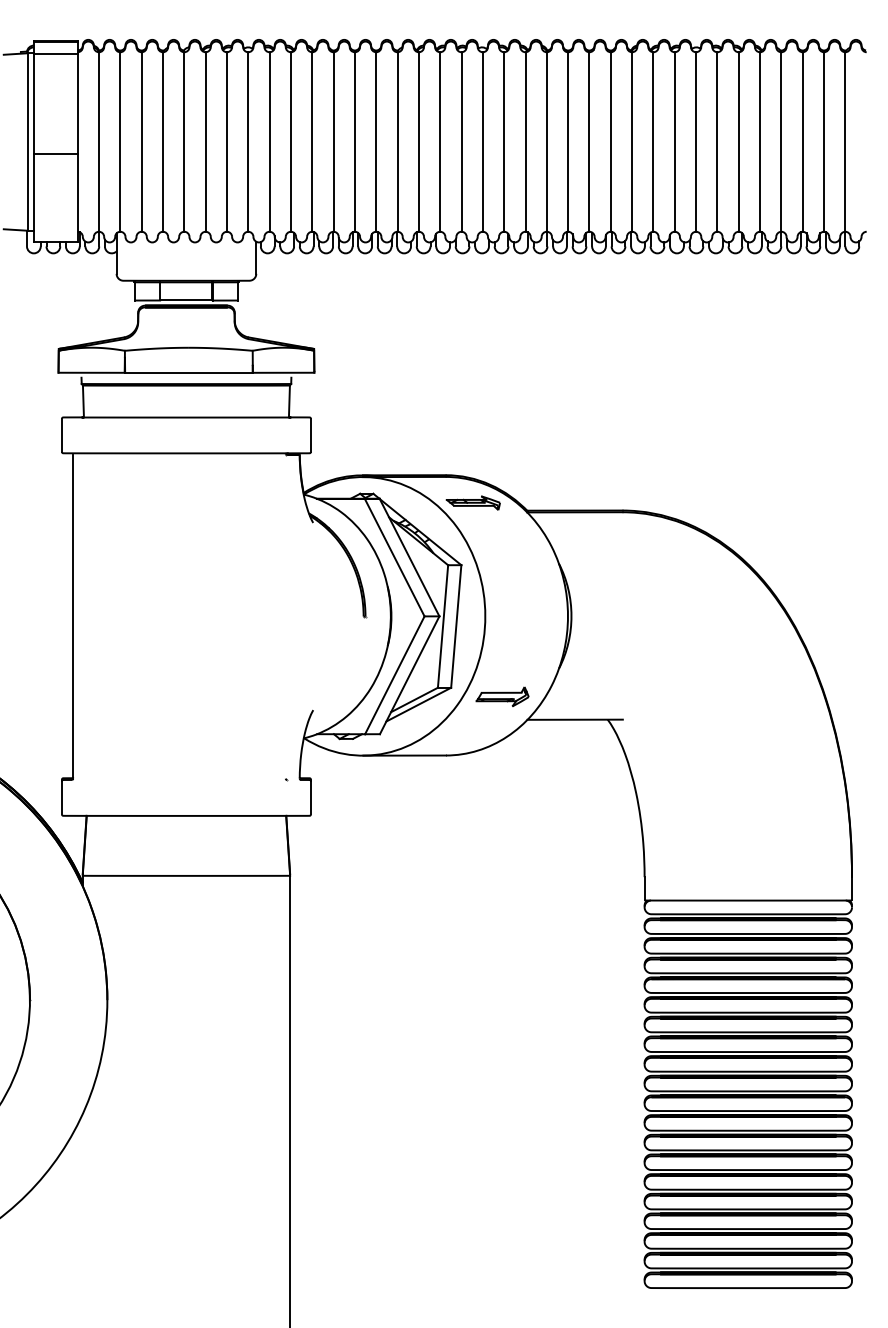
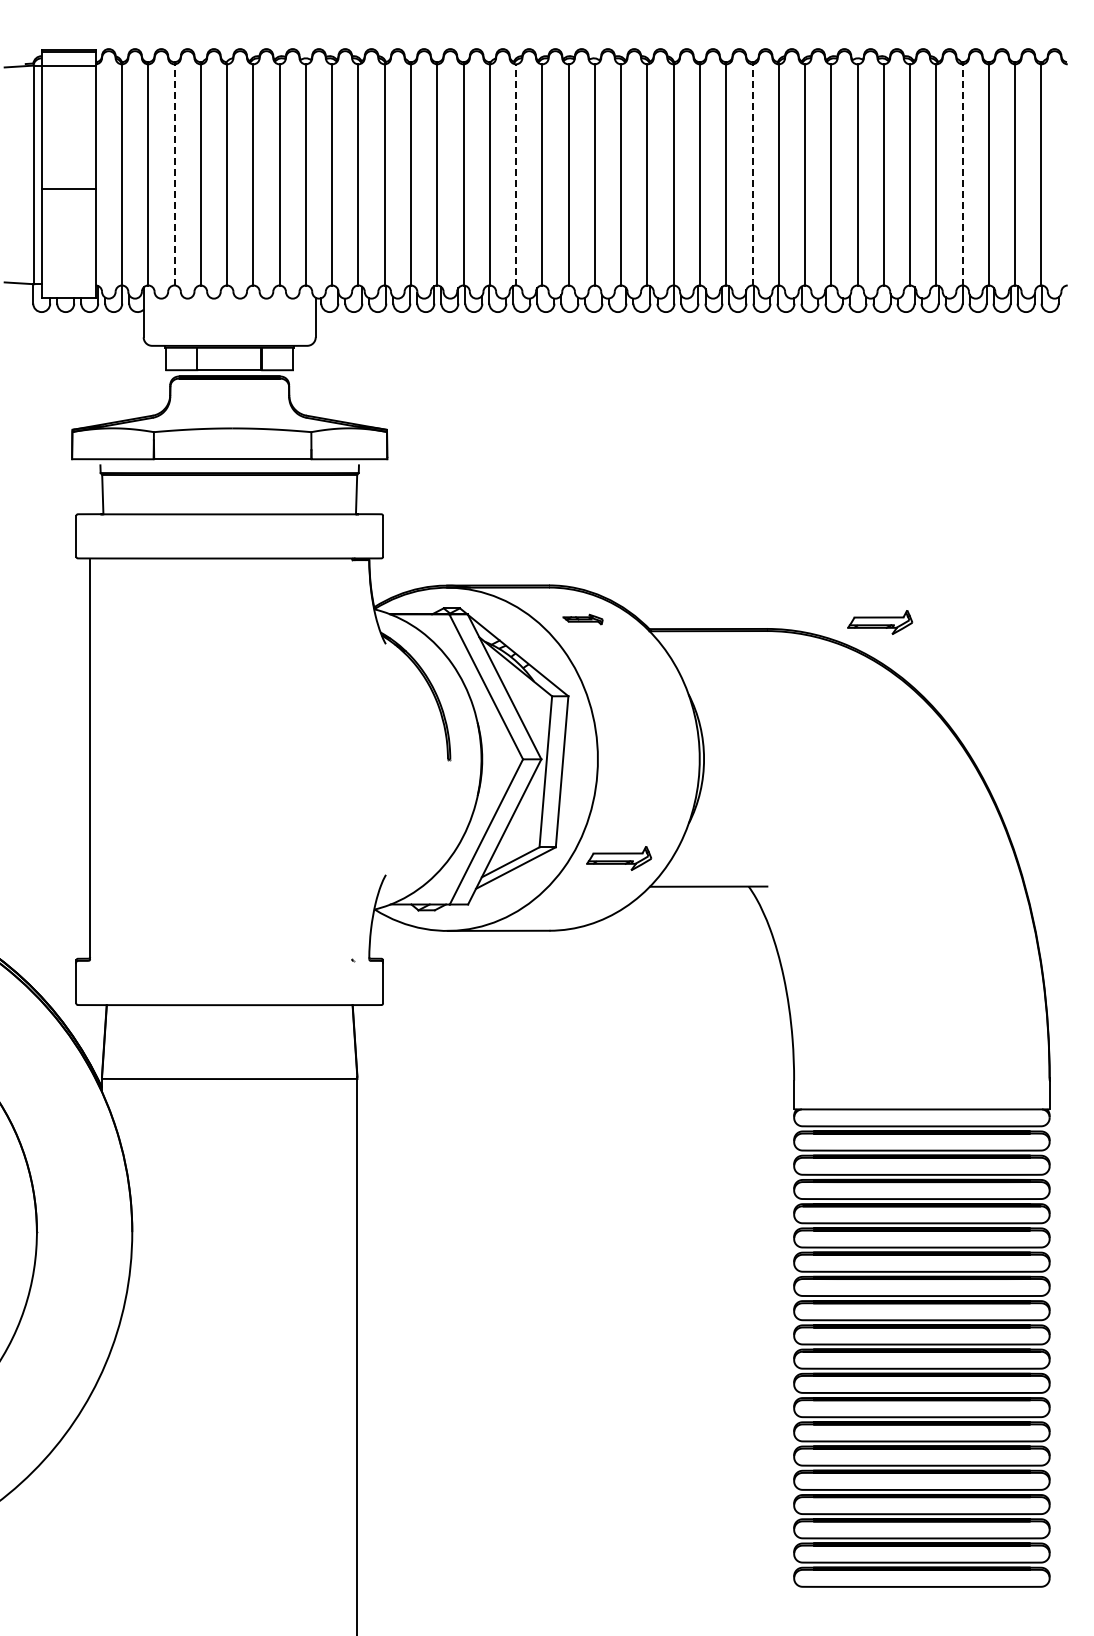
line: (141, 141) -> (174, 174), solid -> dashed
line: (419, 141) -> (516, 174), solid -> dashed
line: (610, 141) -> (752, 174), solid -> dashed
line: (781, 141) -> (962, 174), solid -> dashed
part: (472, 502) -> (582, 619), size x0.6
part: (714, 505) -> (880, 622), added

